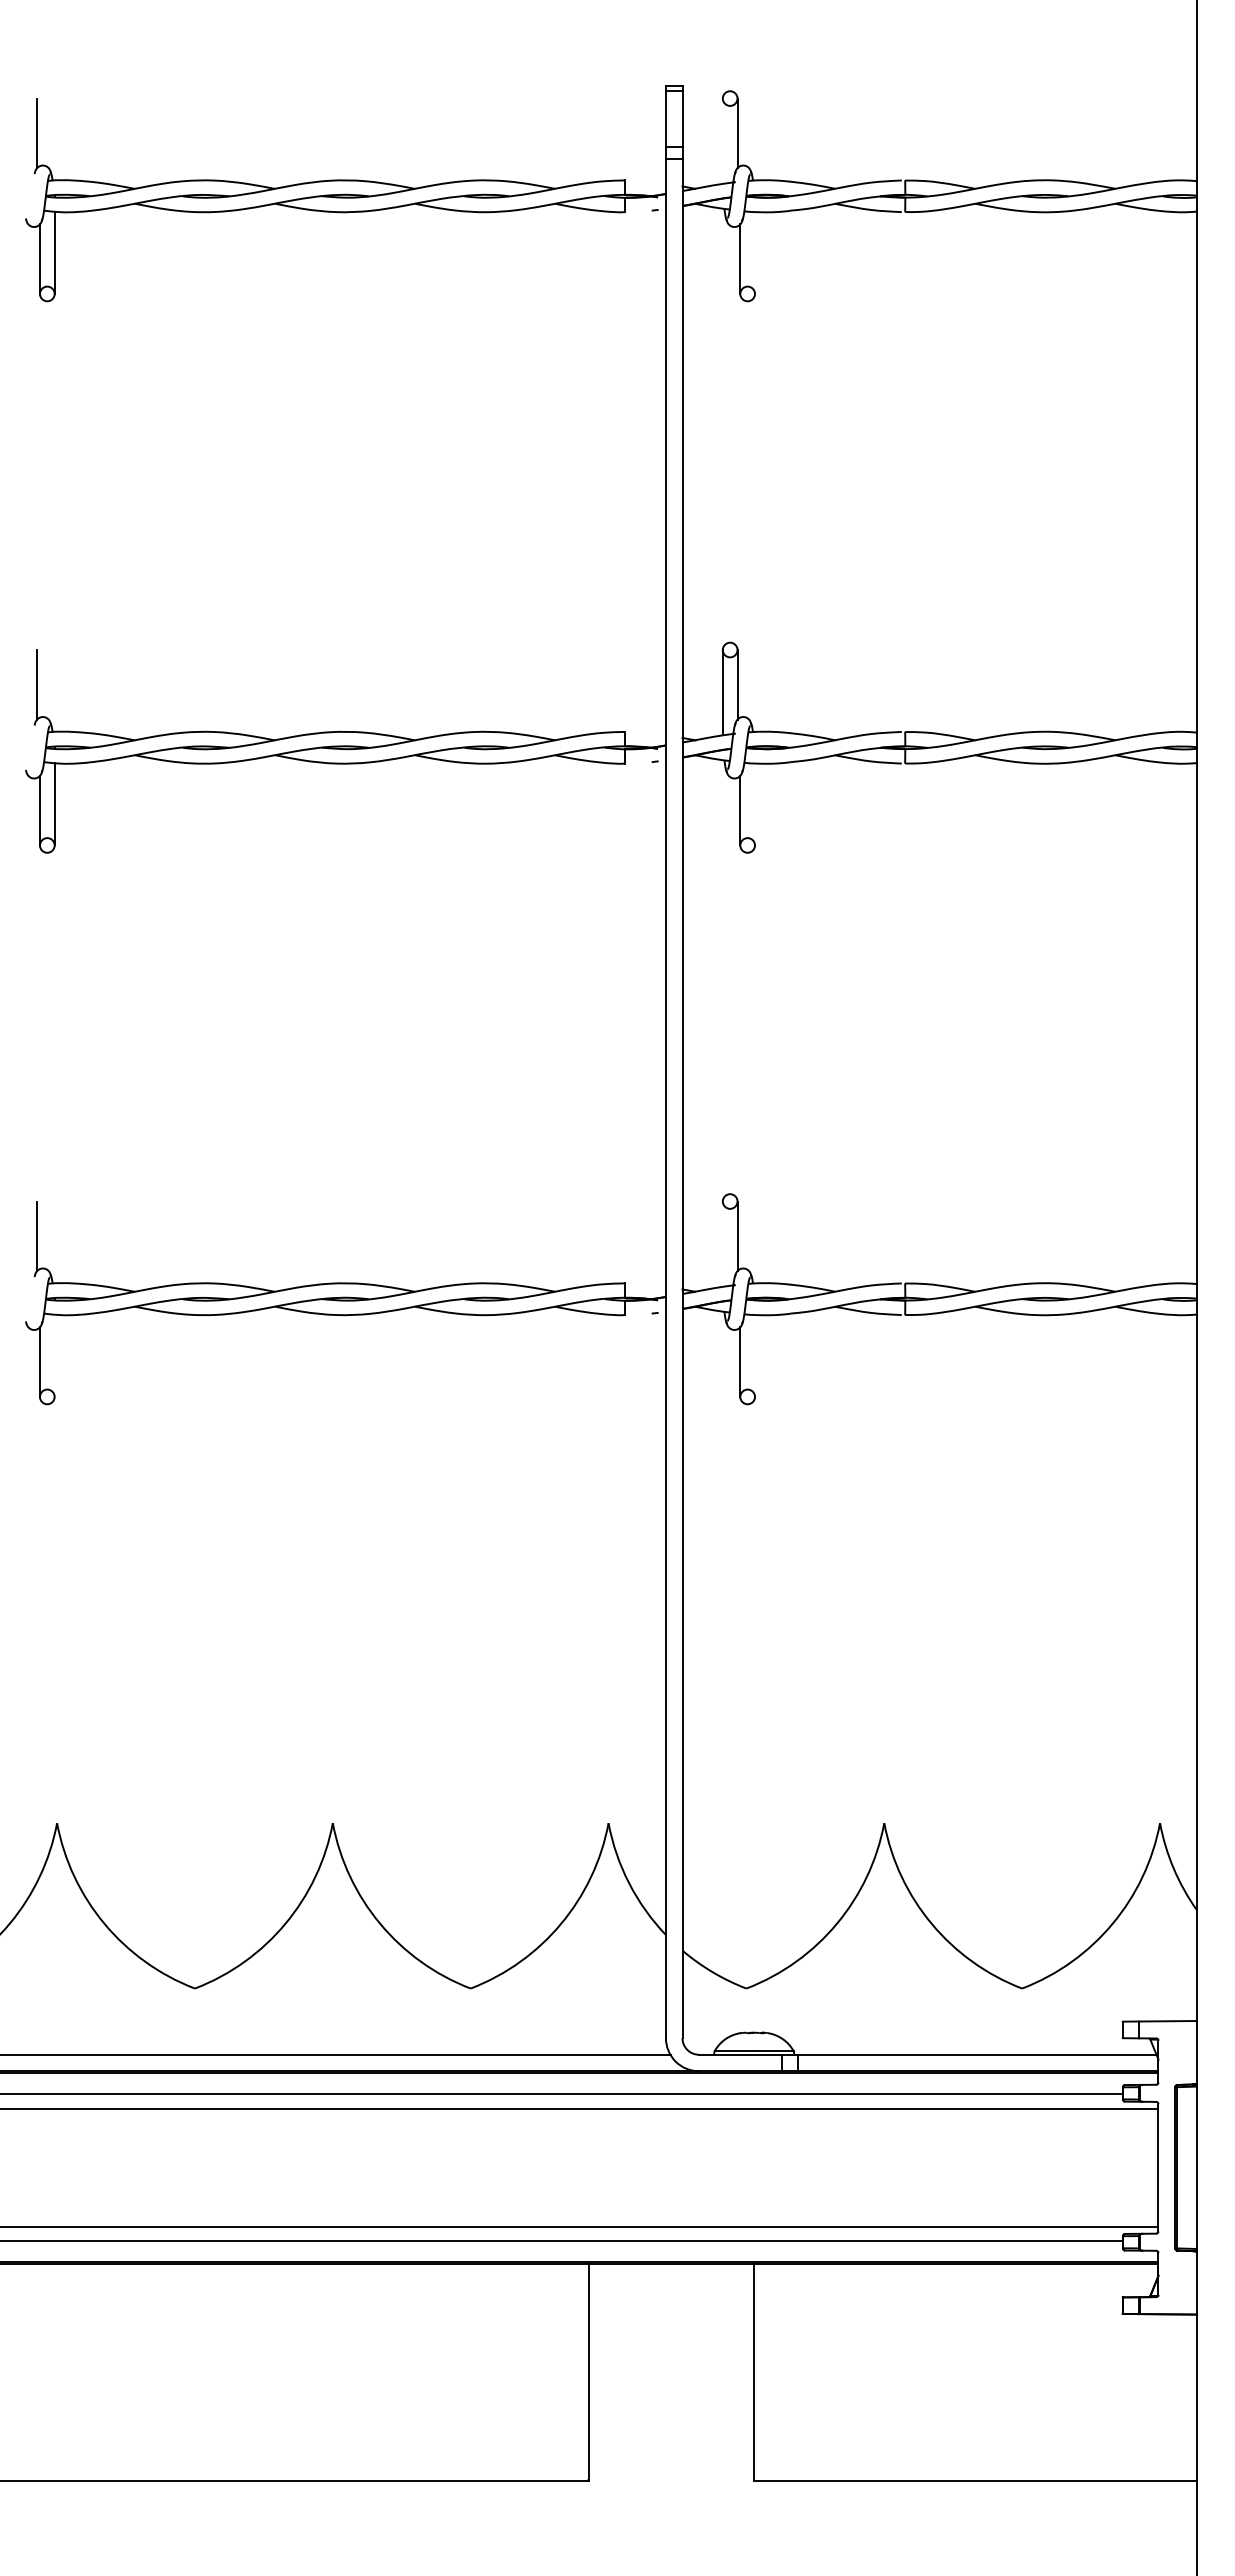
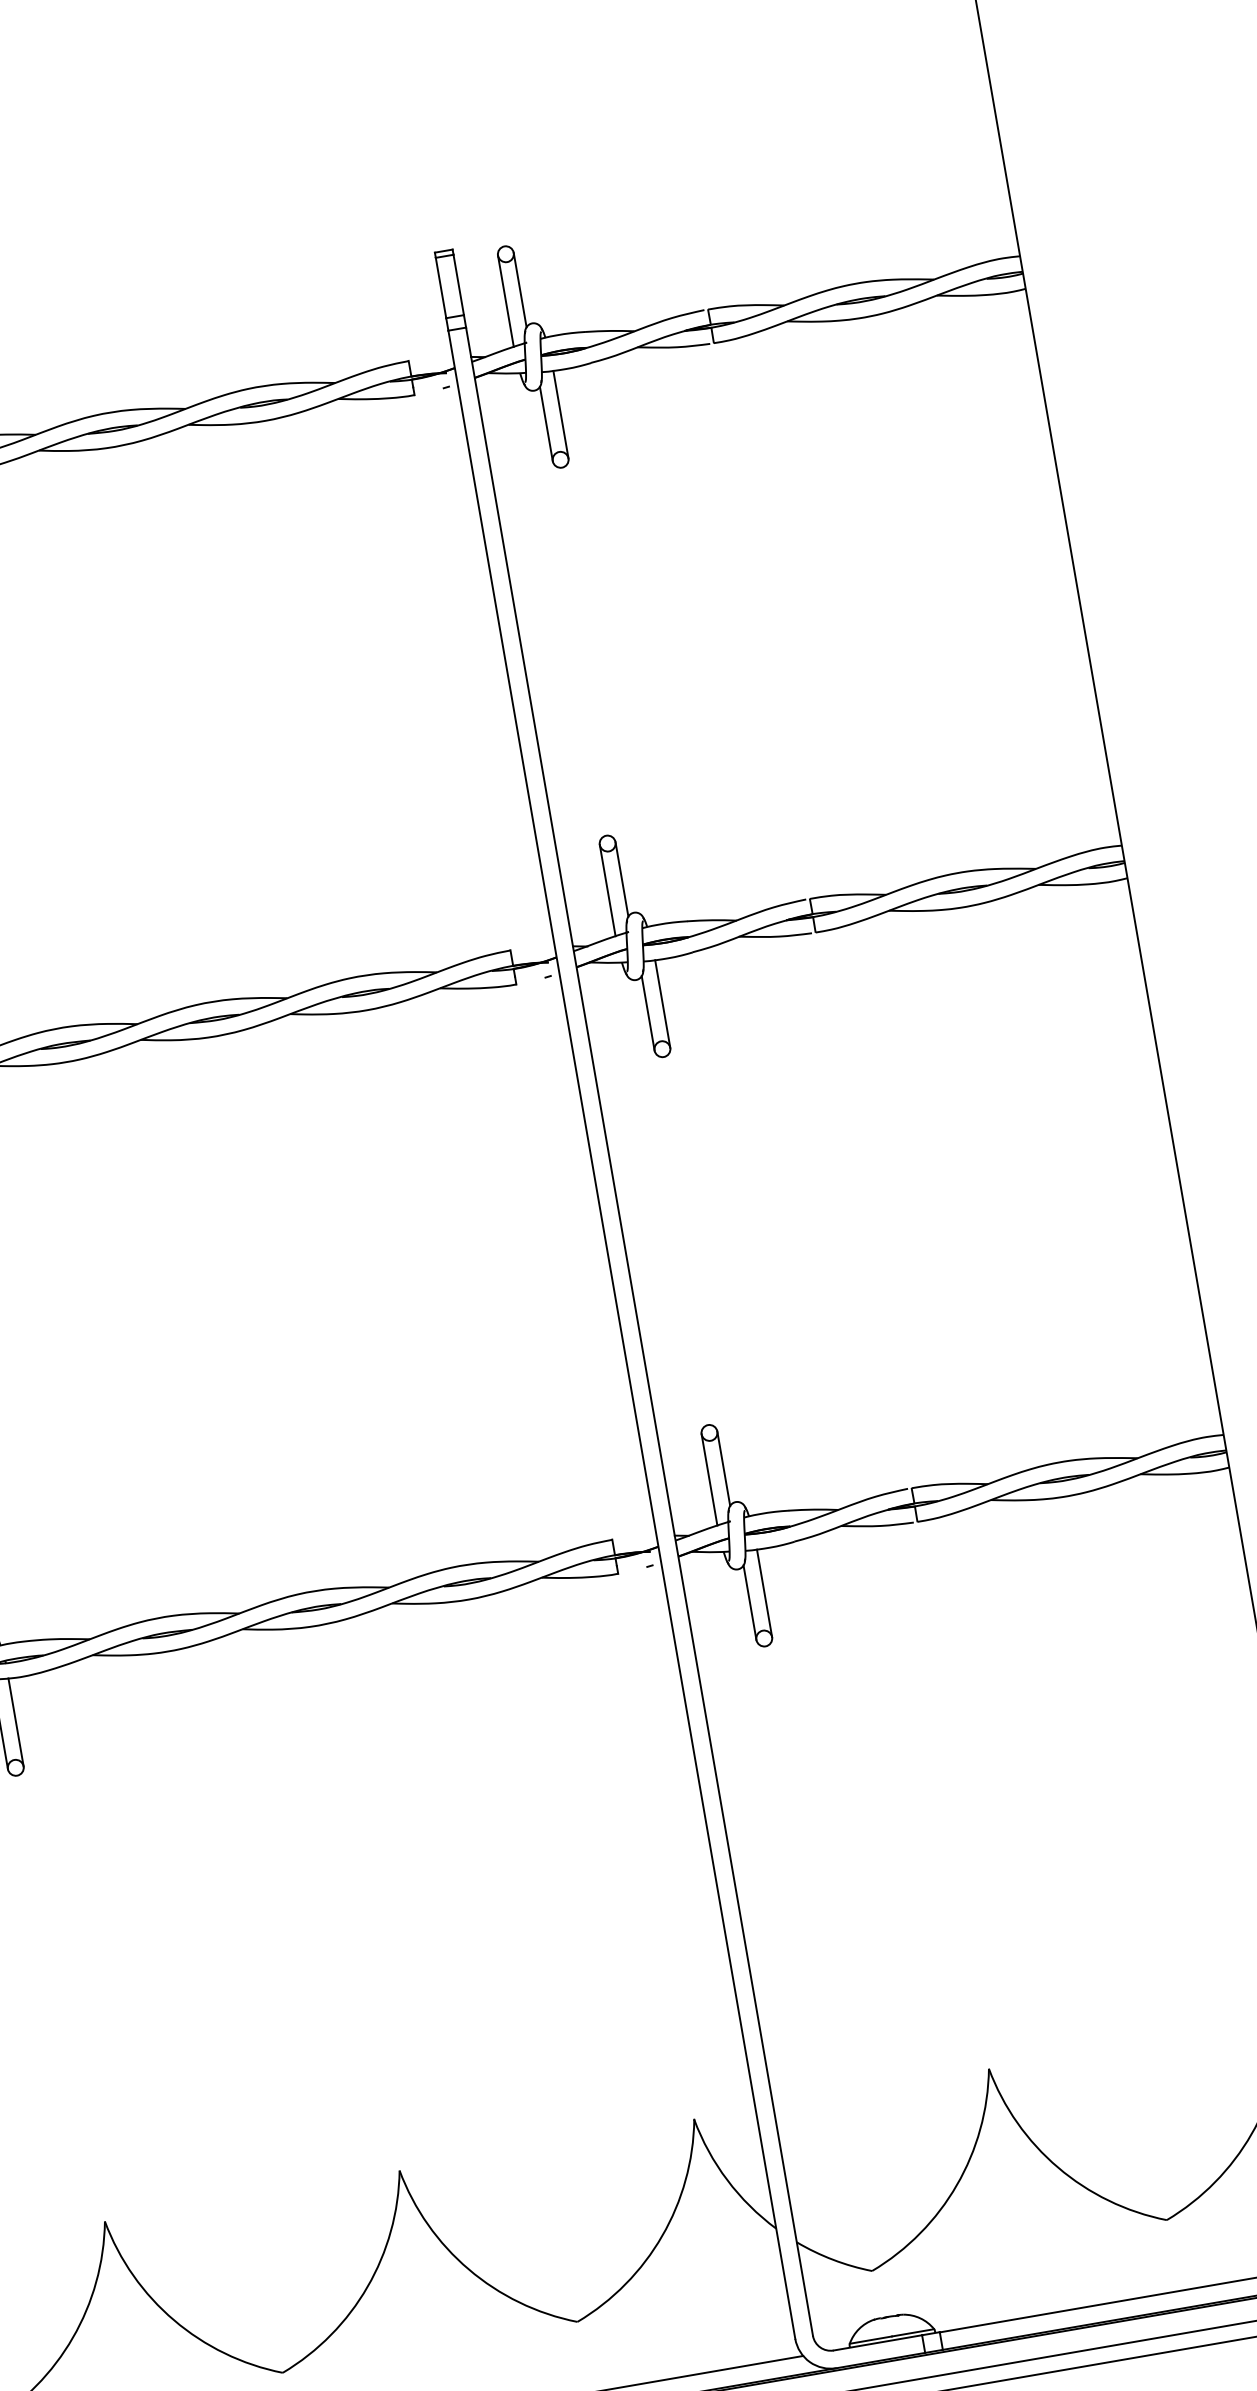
line: (722, 141) -> (505, 301), added
line: (755, 252) -> (561, 414), added
line: (755, 804) -> (663, 1003), added
line: (722, 1243) -> (709, 1479), added
line: (54, 1355) -> (15, 1722), added
line: (755, 1355) -> (764, 1592), added

